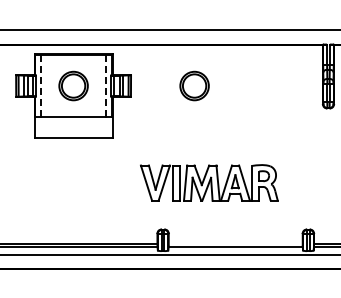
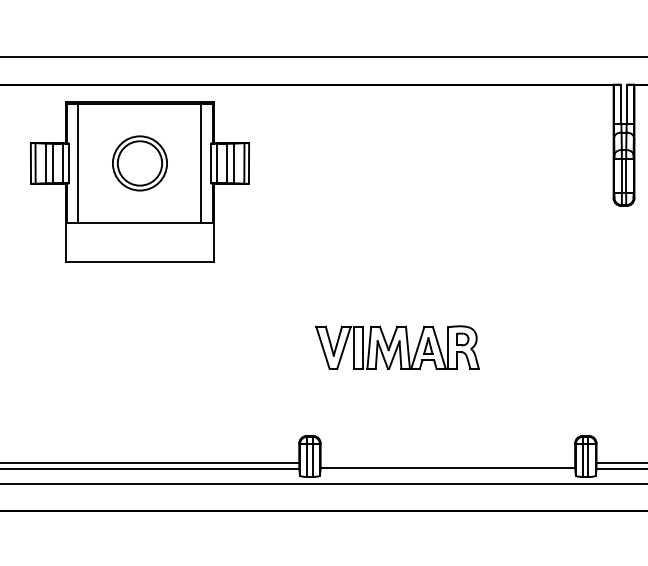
part: (194, 85) -> (369, 162), removed
line: (41, 86) -> (79, 164), dashed -> solid
line: (105, 86) -> (200, 164), dashed -> solid
part: (208, 182) -> (396, 346), size x0.62

